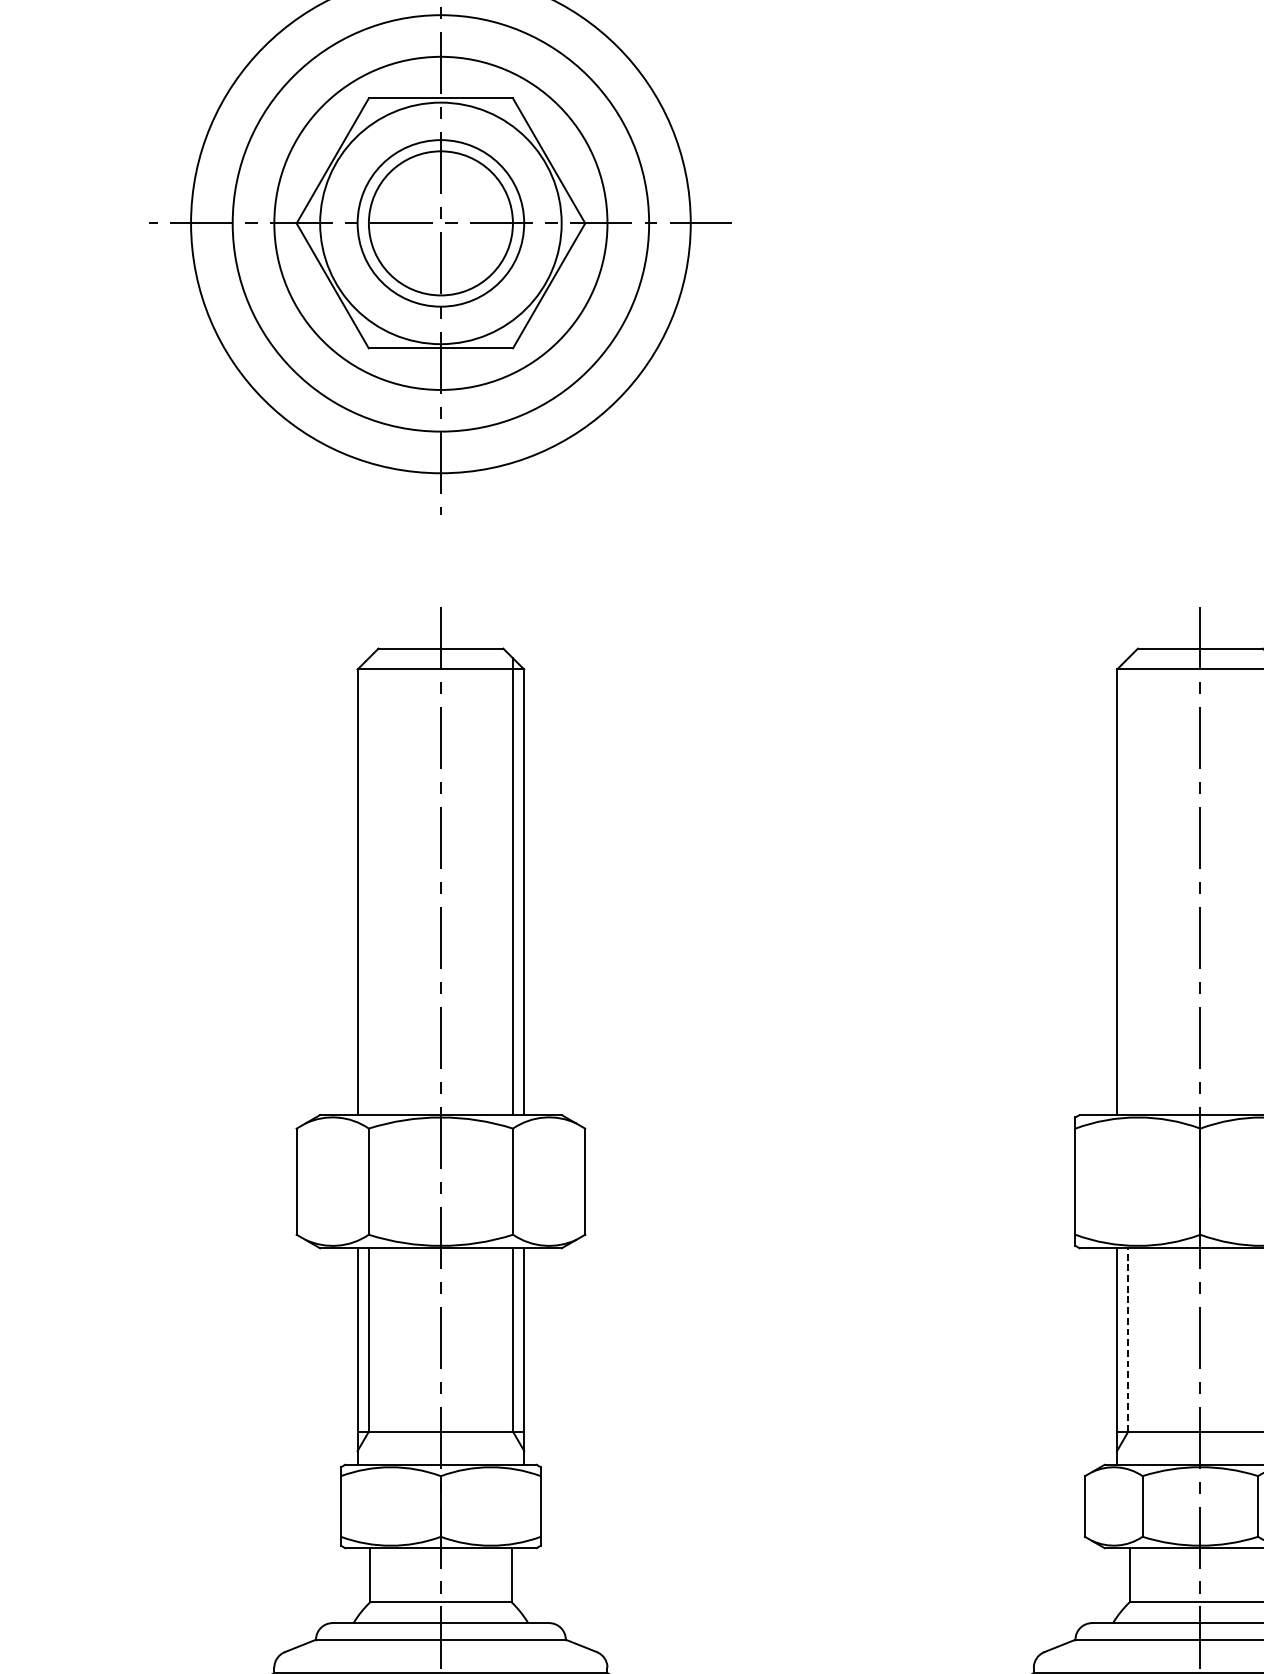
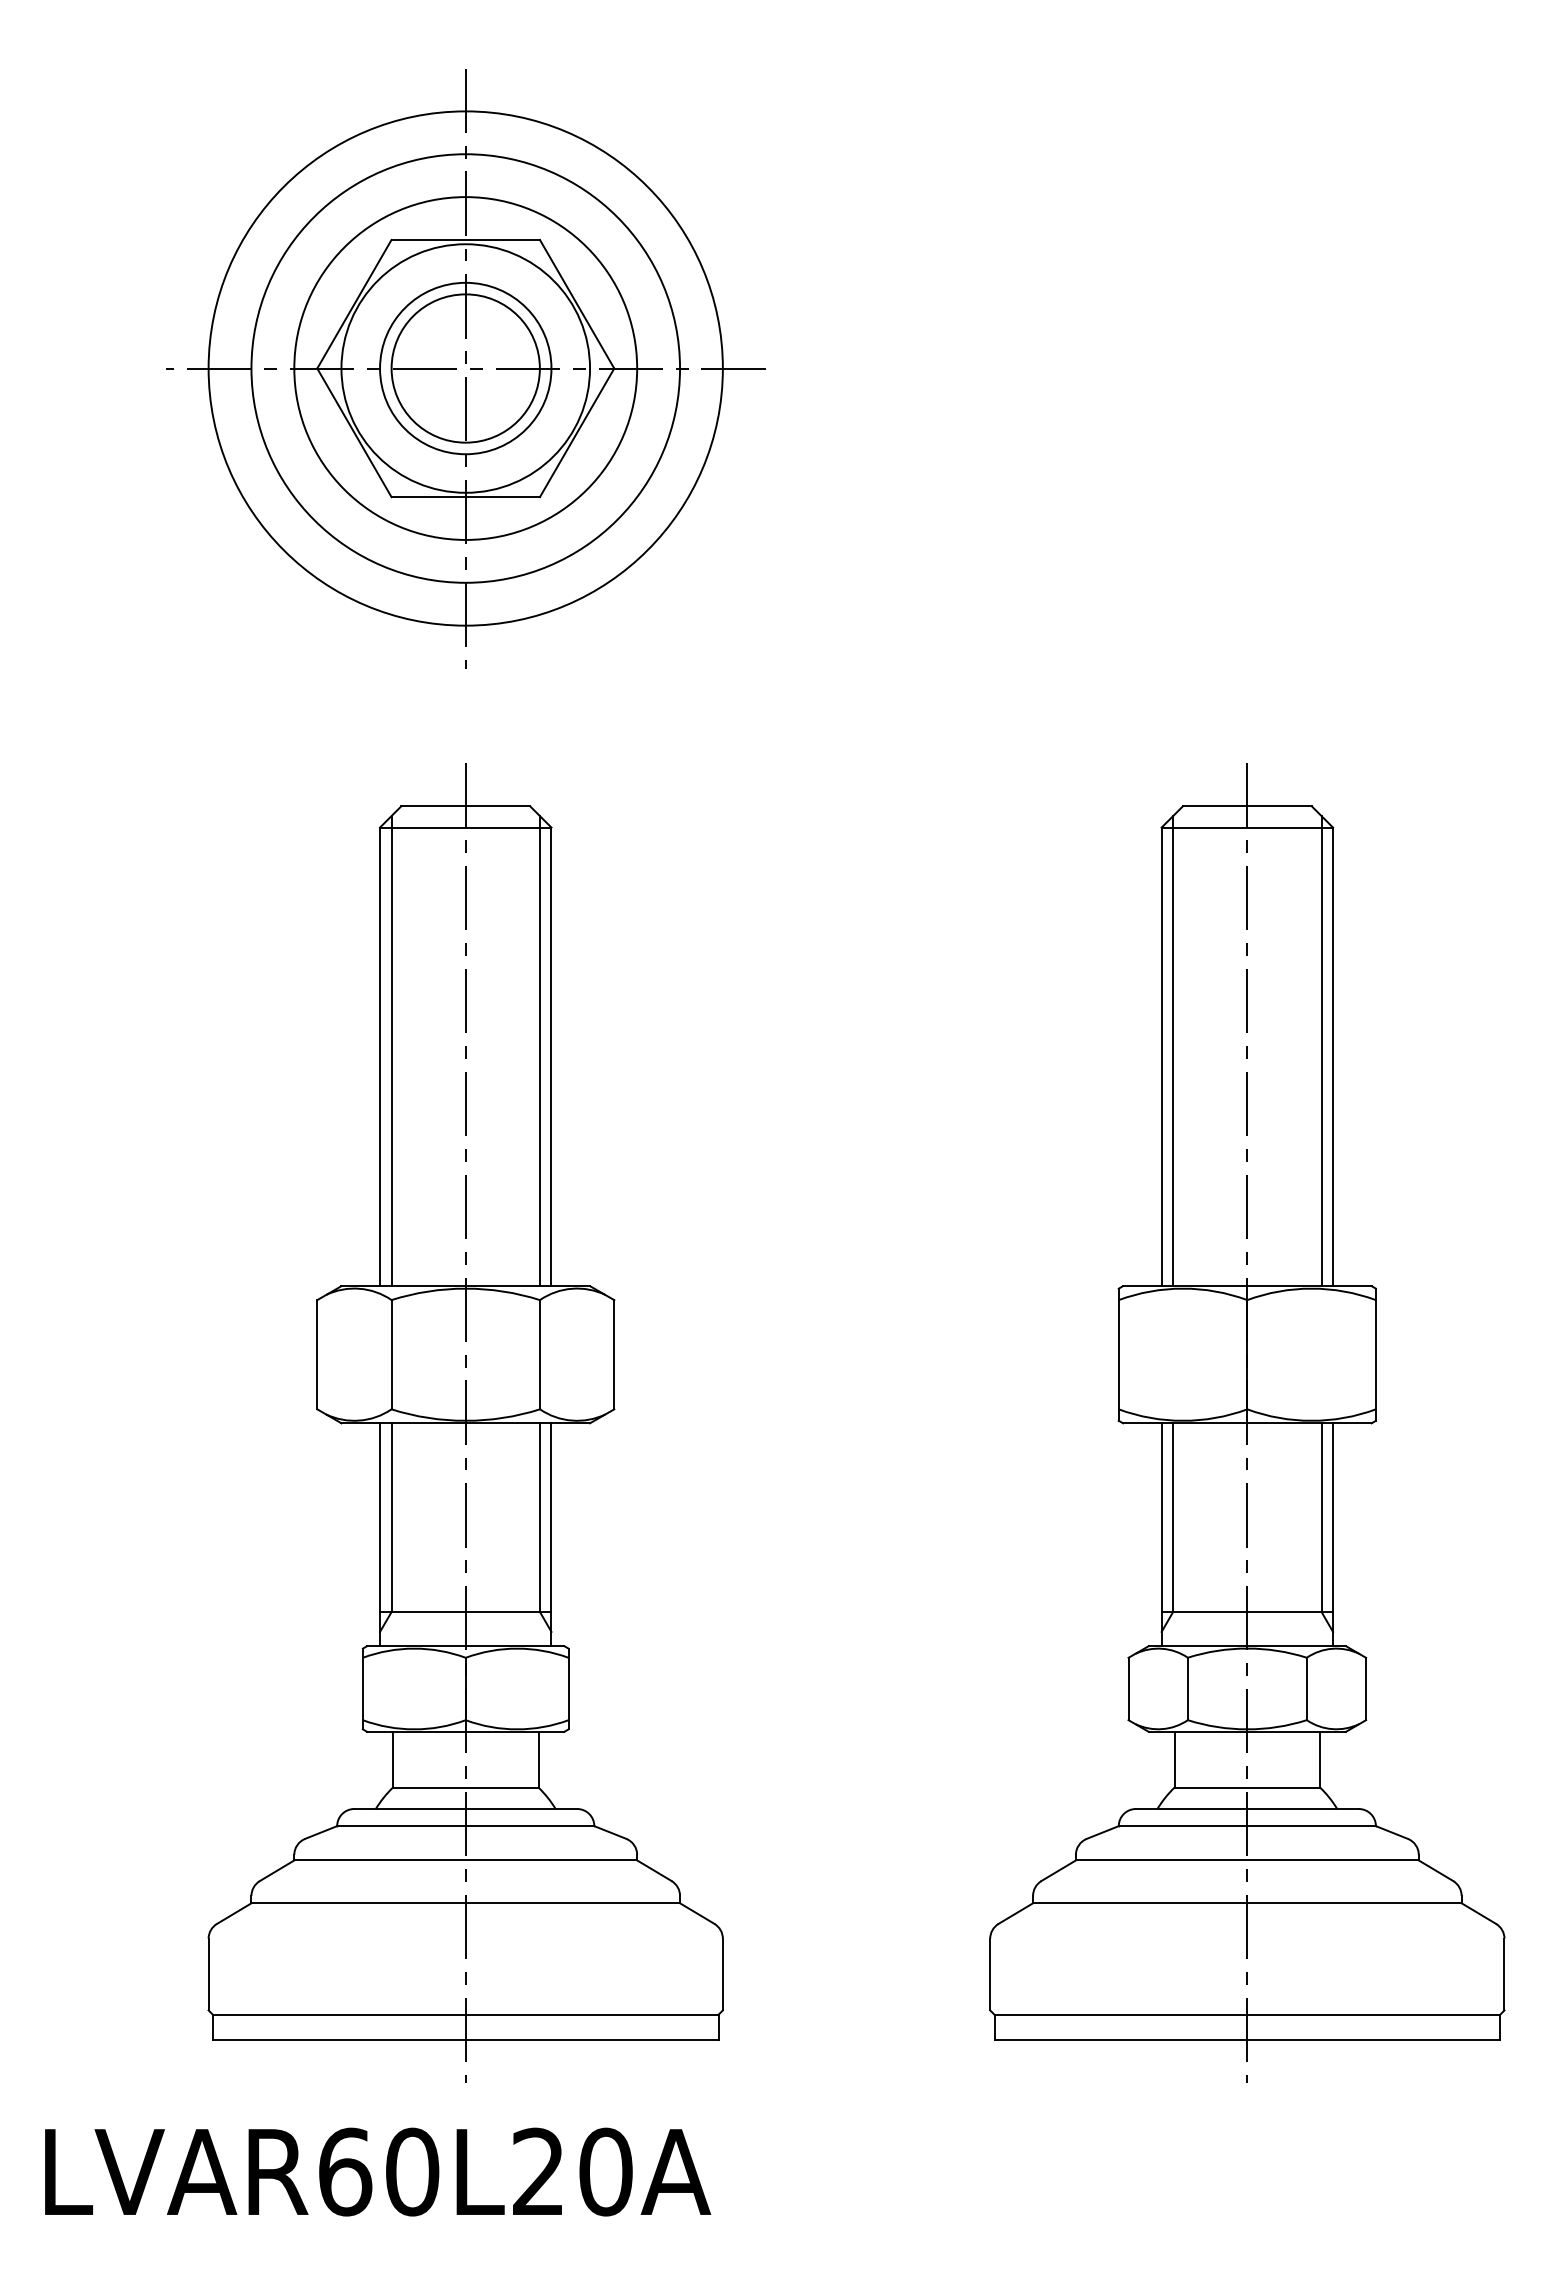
line: (368, 886) -> (391, 1050), added
line: (1128, 886) -> (1173, 1050), added
line: (1128, 1339) -> (1173, 1517), dashed -> solid

